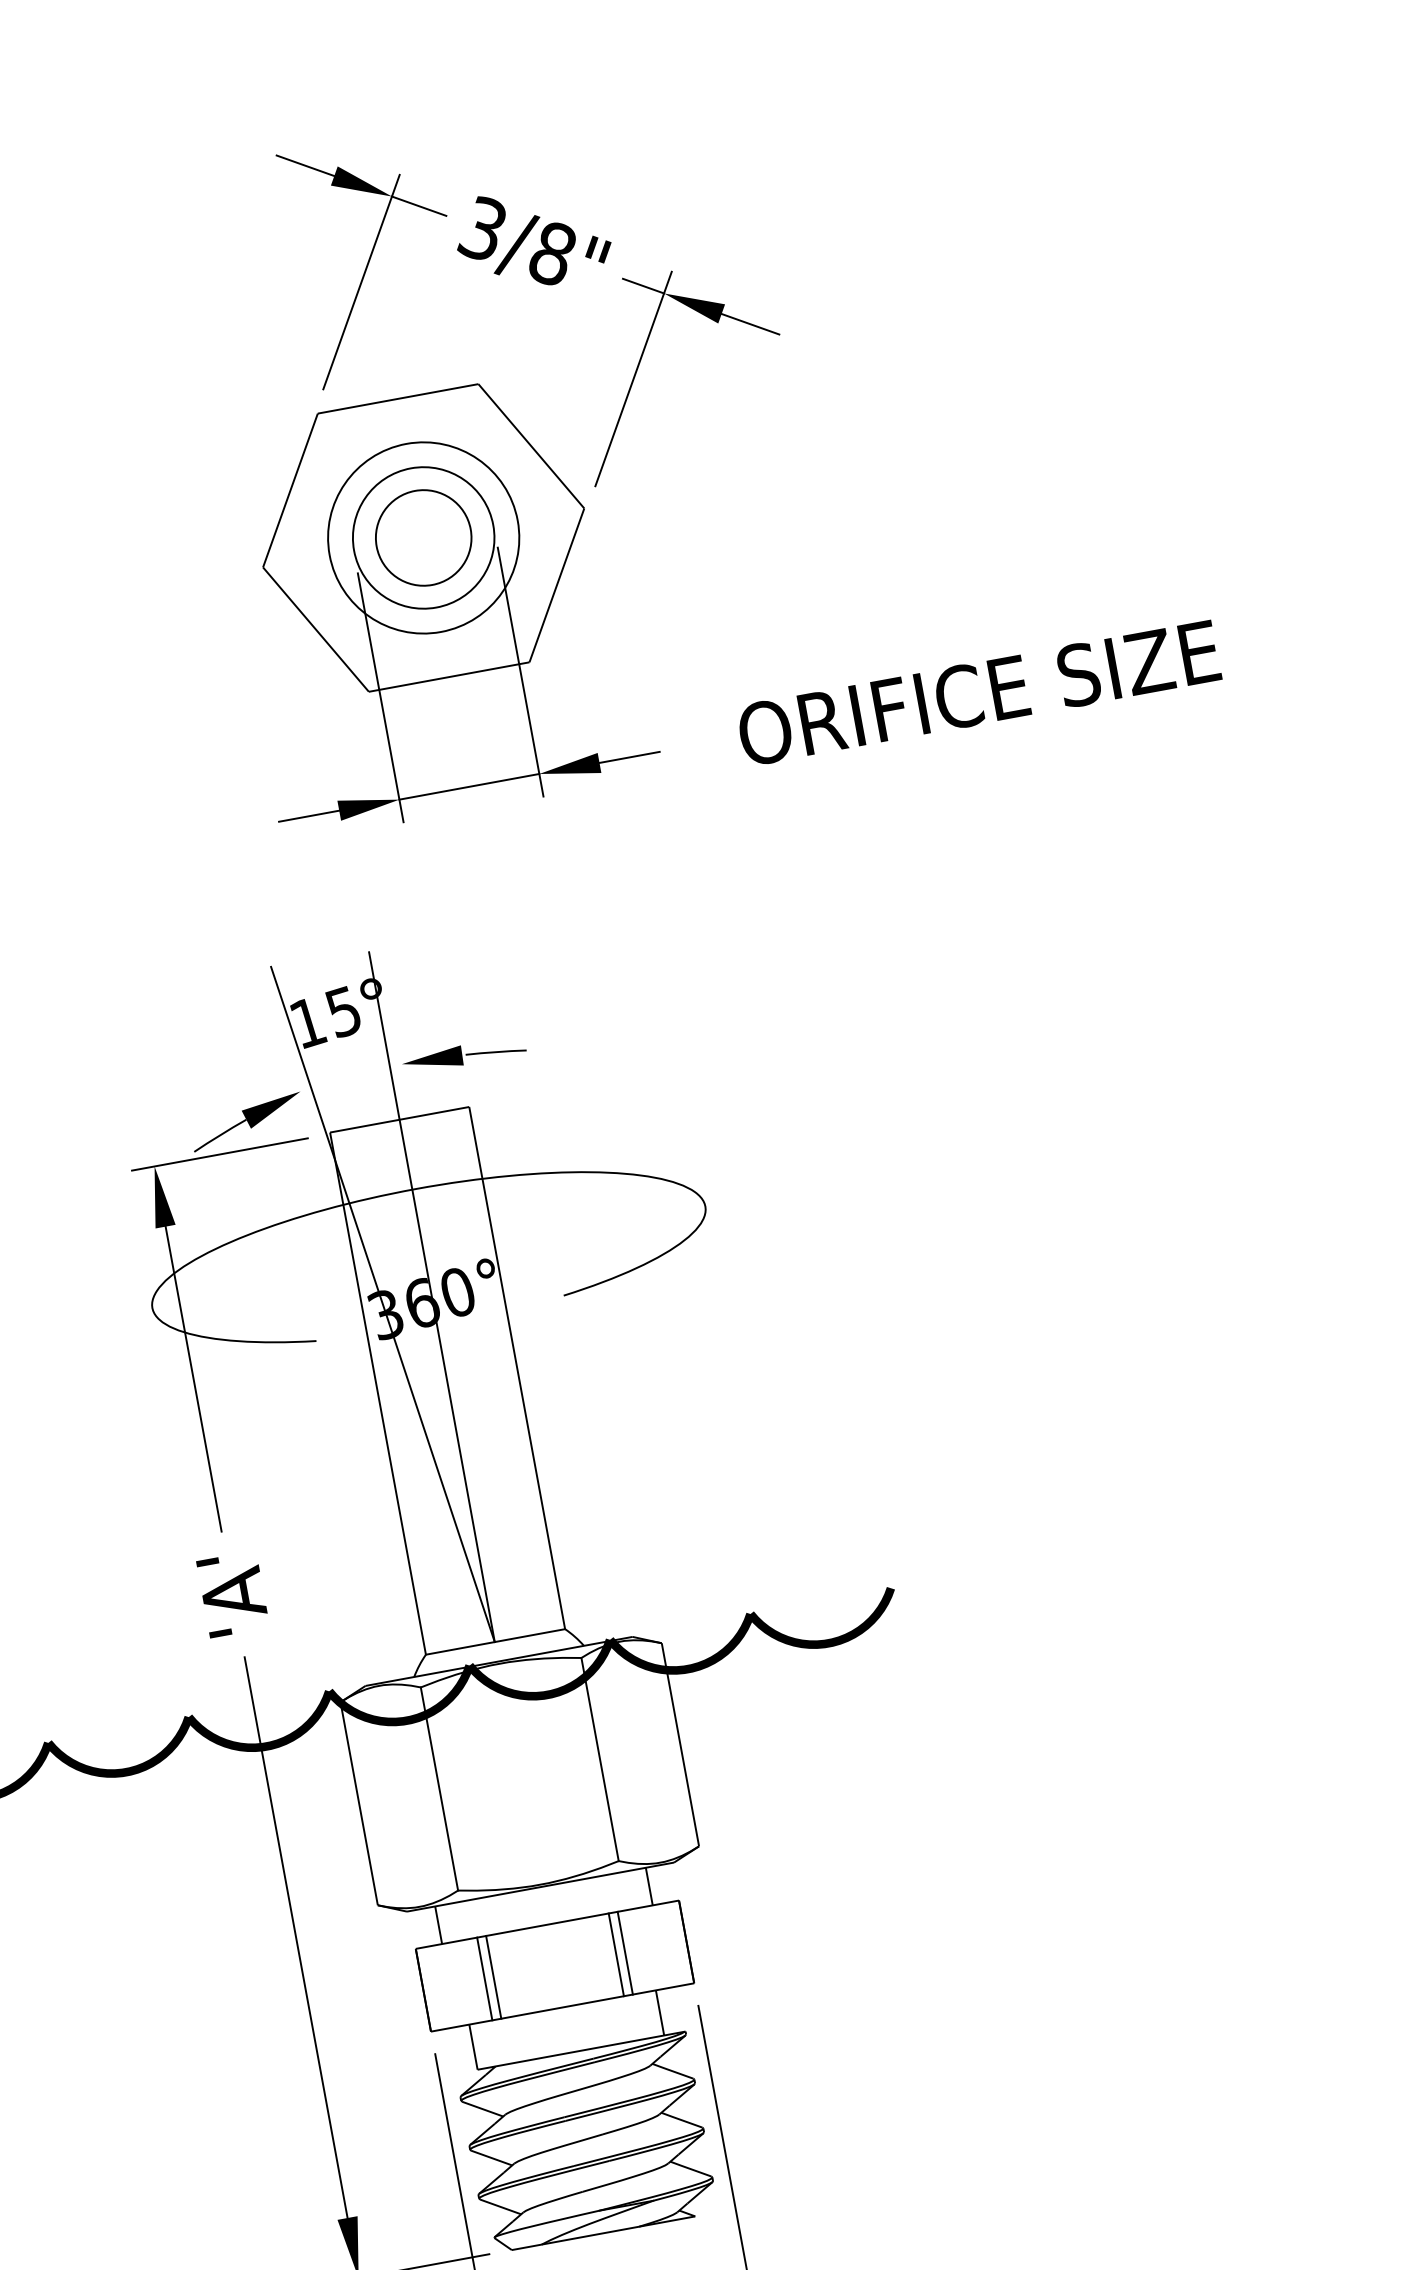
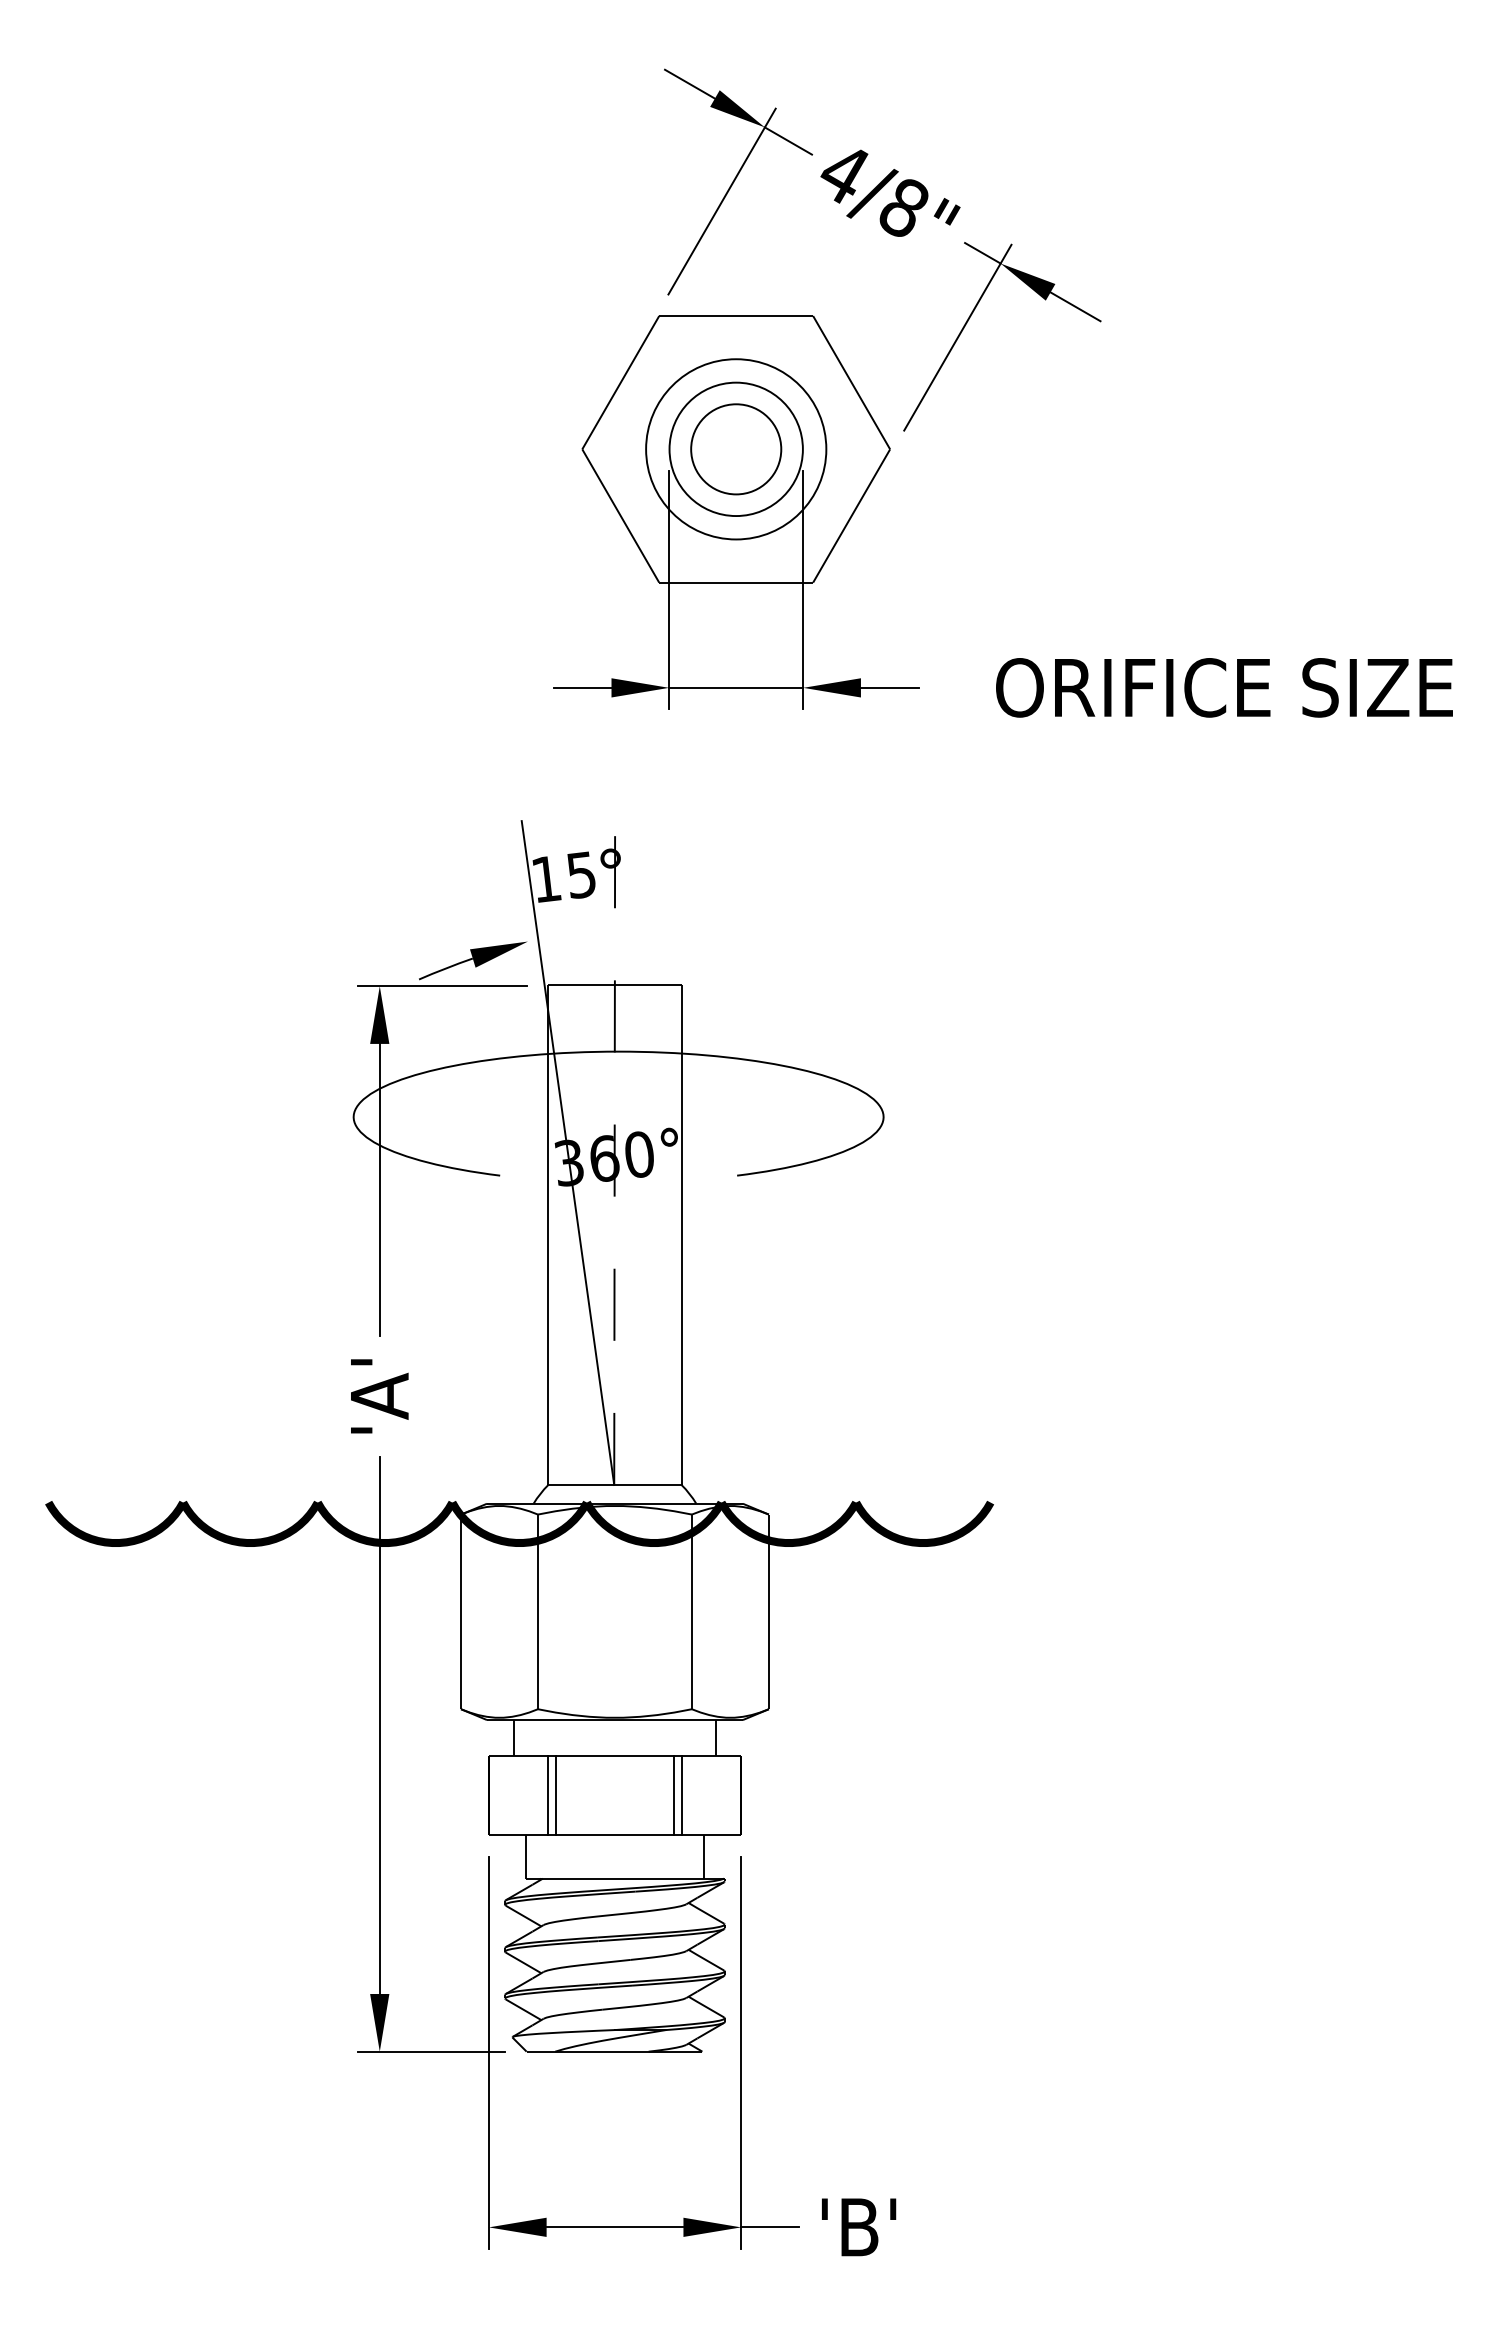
text: (481, 228) -> (842, 172), 3/8" -> 4/8"
part: (463, 1054) -> (685, 935), removed
line: (431, 1297) -> (614, 1154), solid -> dashed

